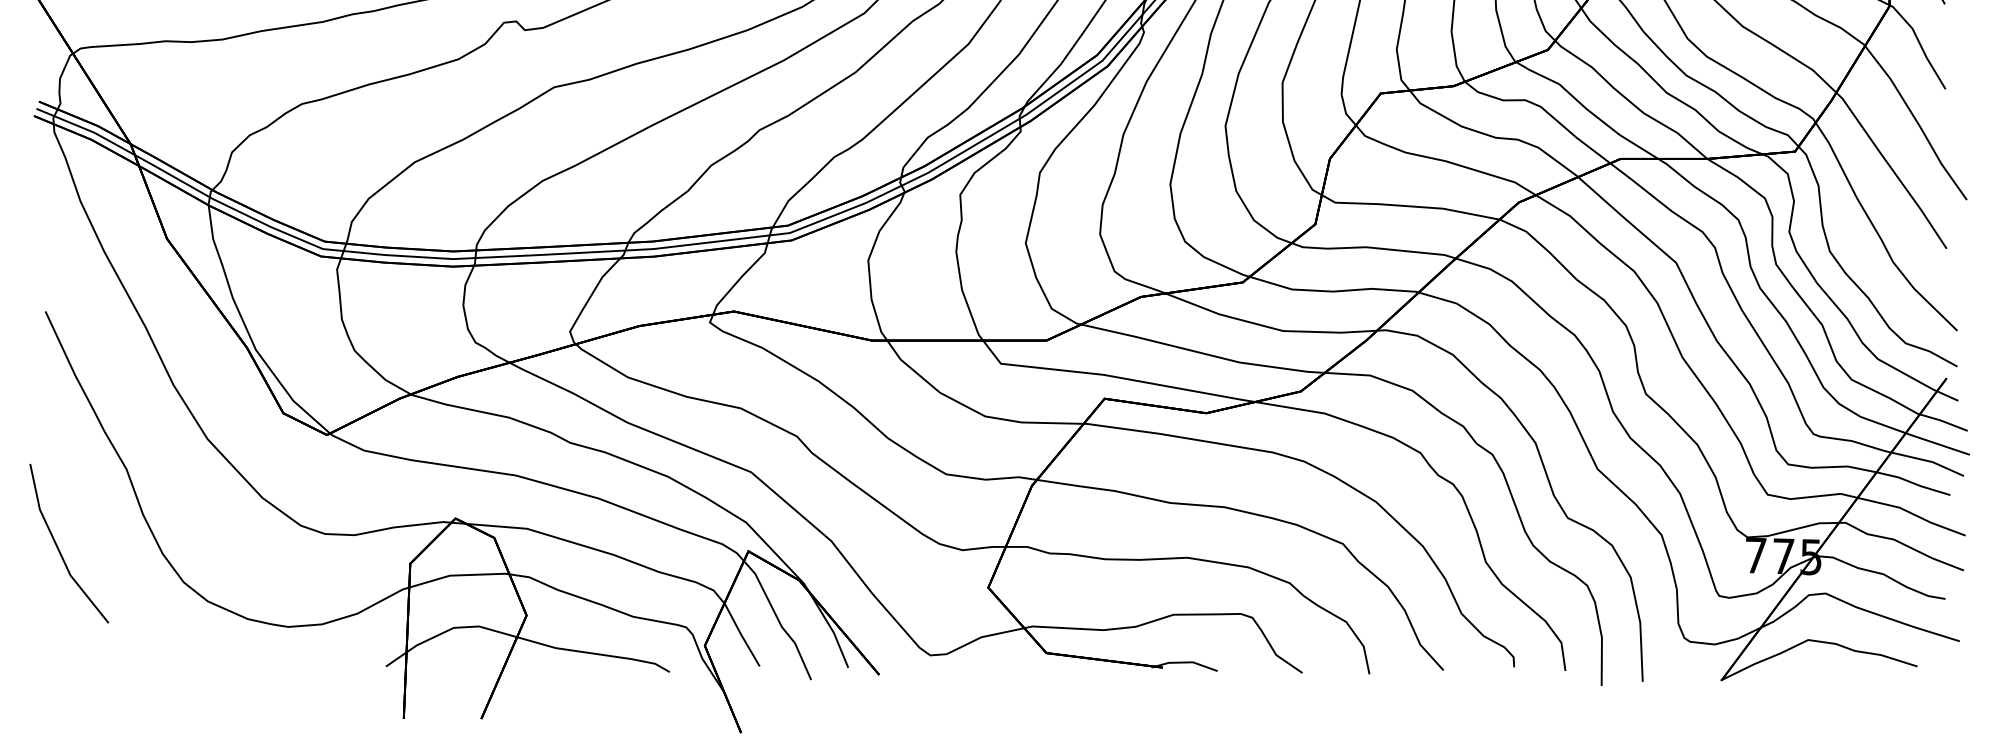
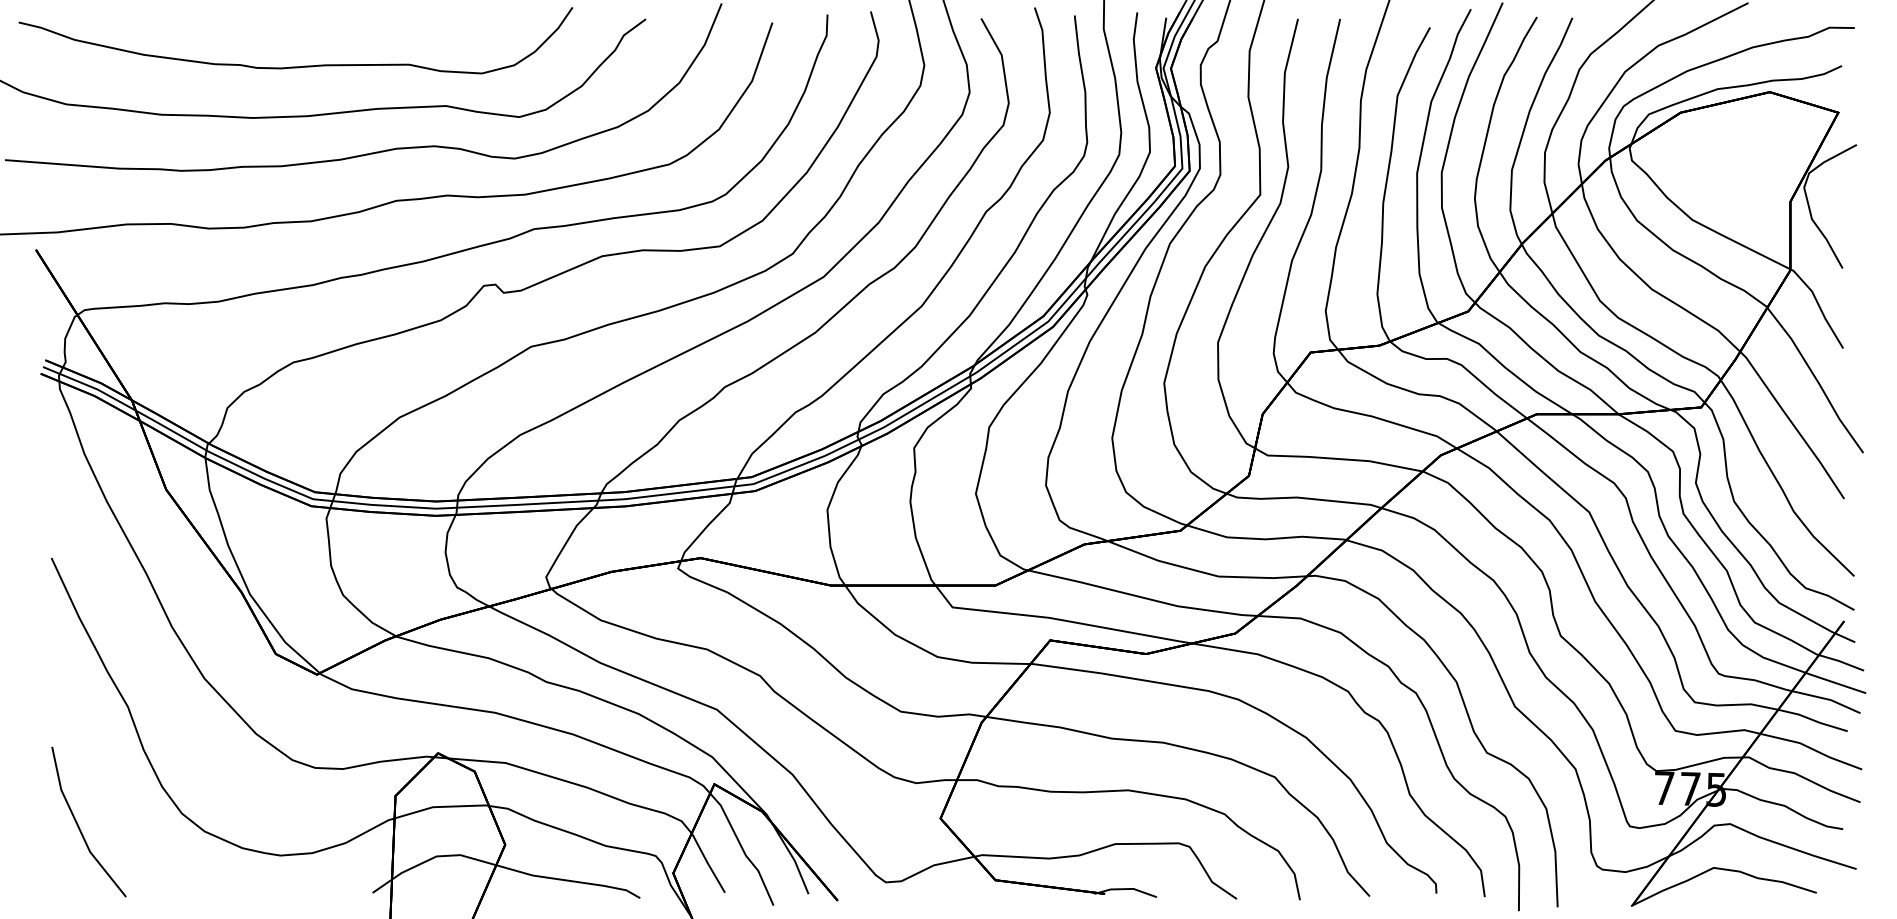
line: (59, 548) -> (79, 826), moved

